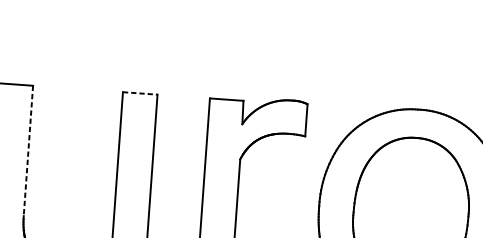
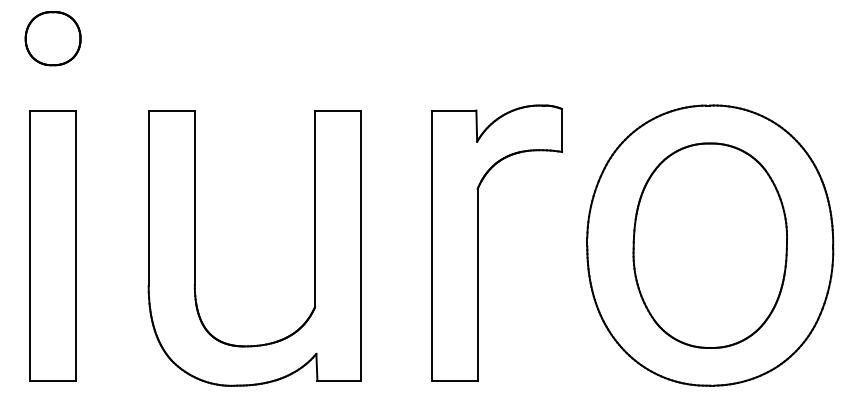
line: (140, 93) -> (338, 110), dashed -> solid
line: (28, 151) -> (194, 198), dashed -> solid

